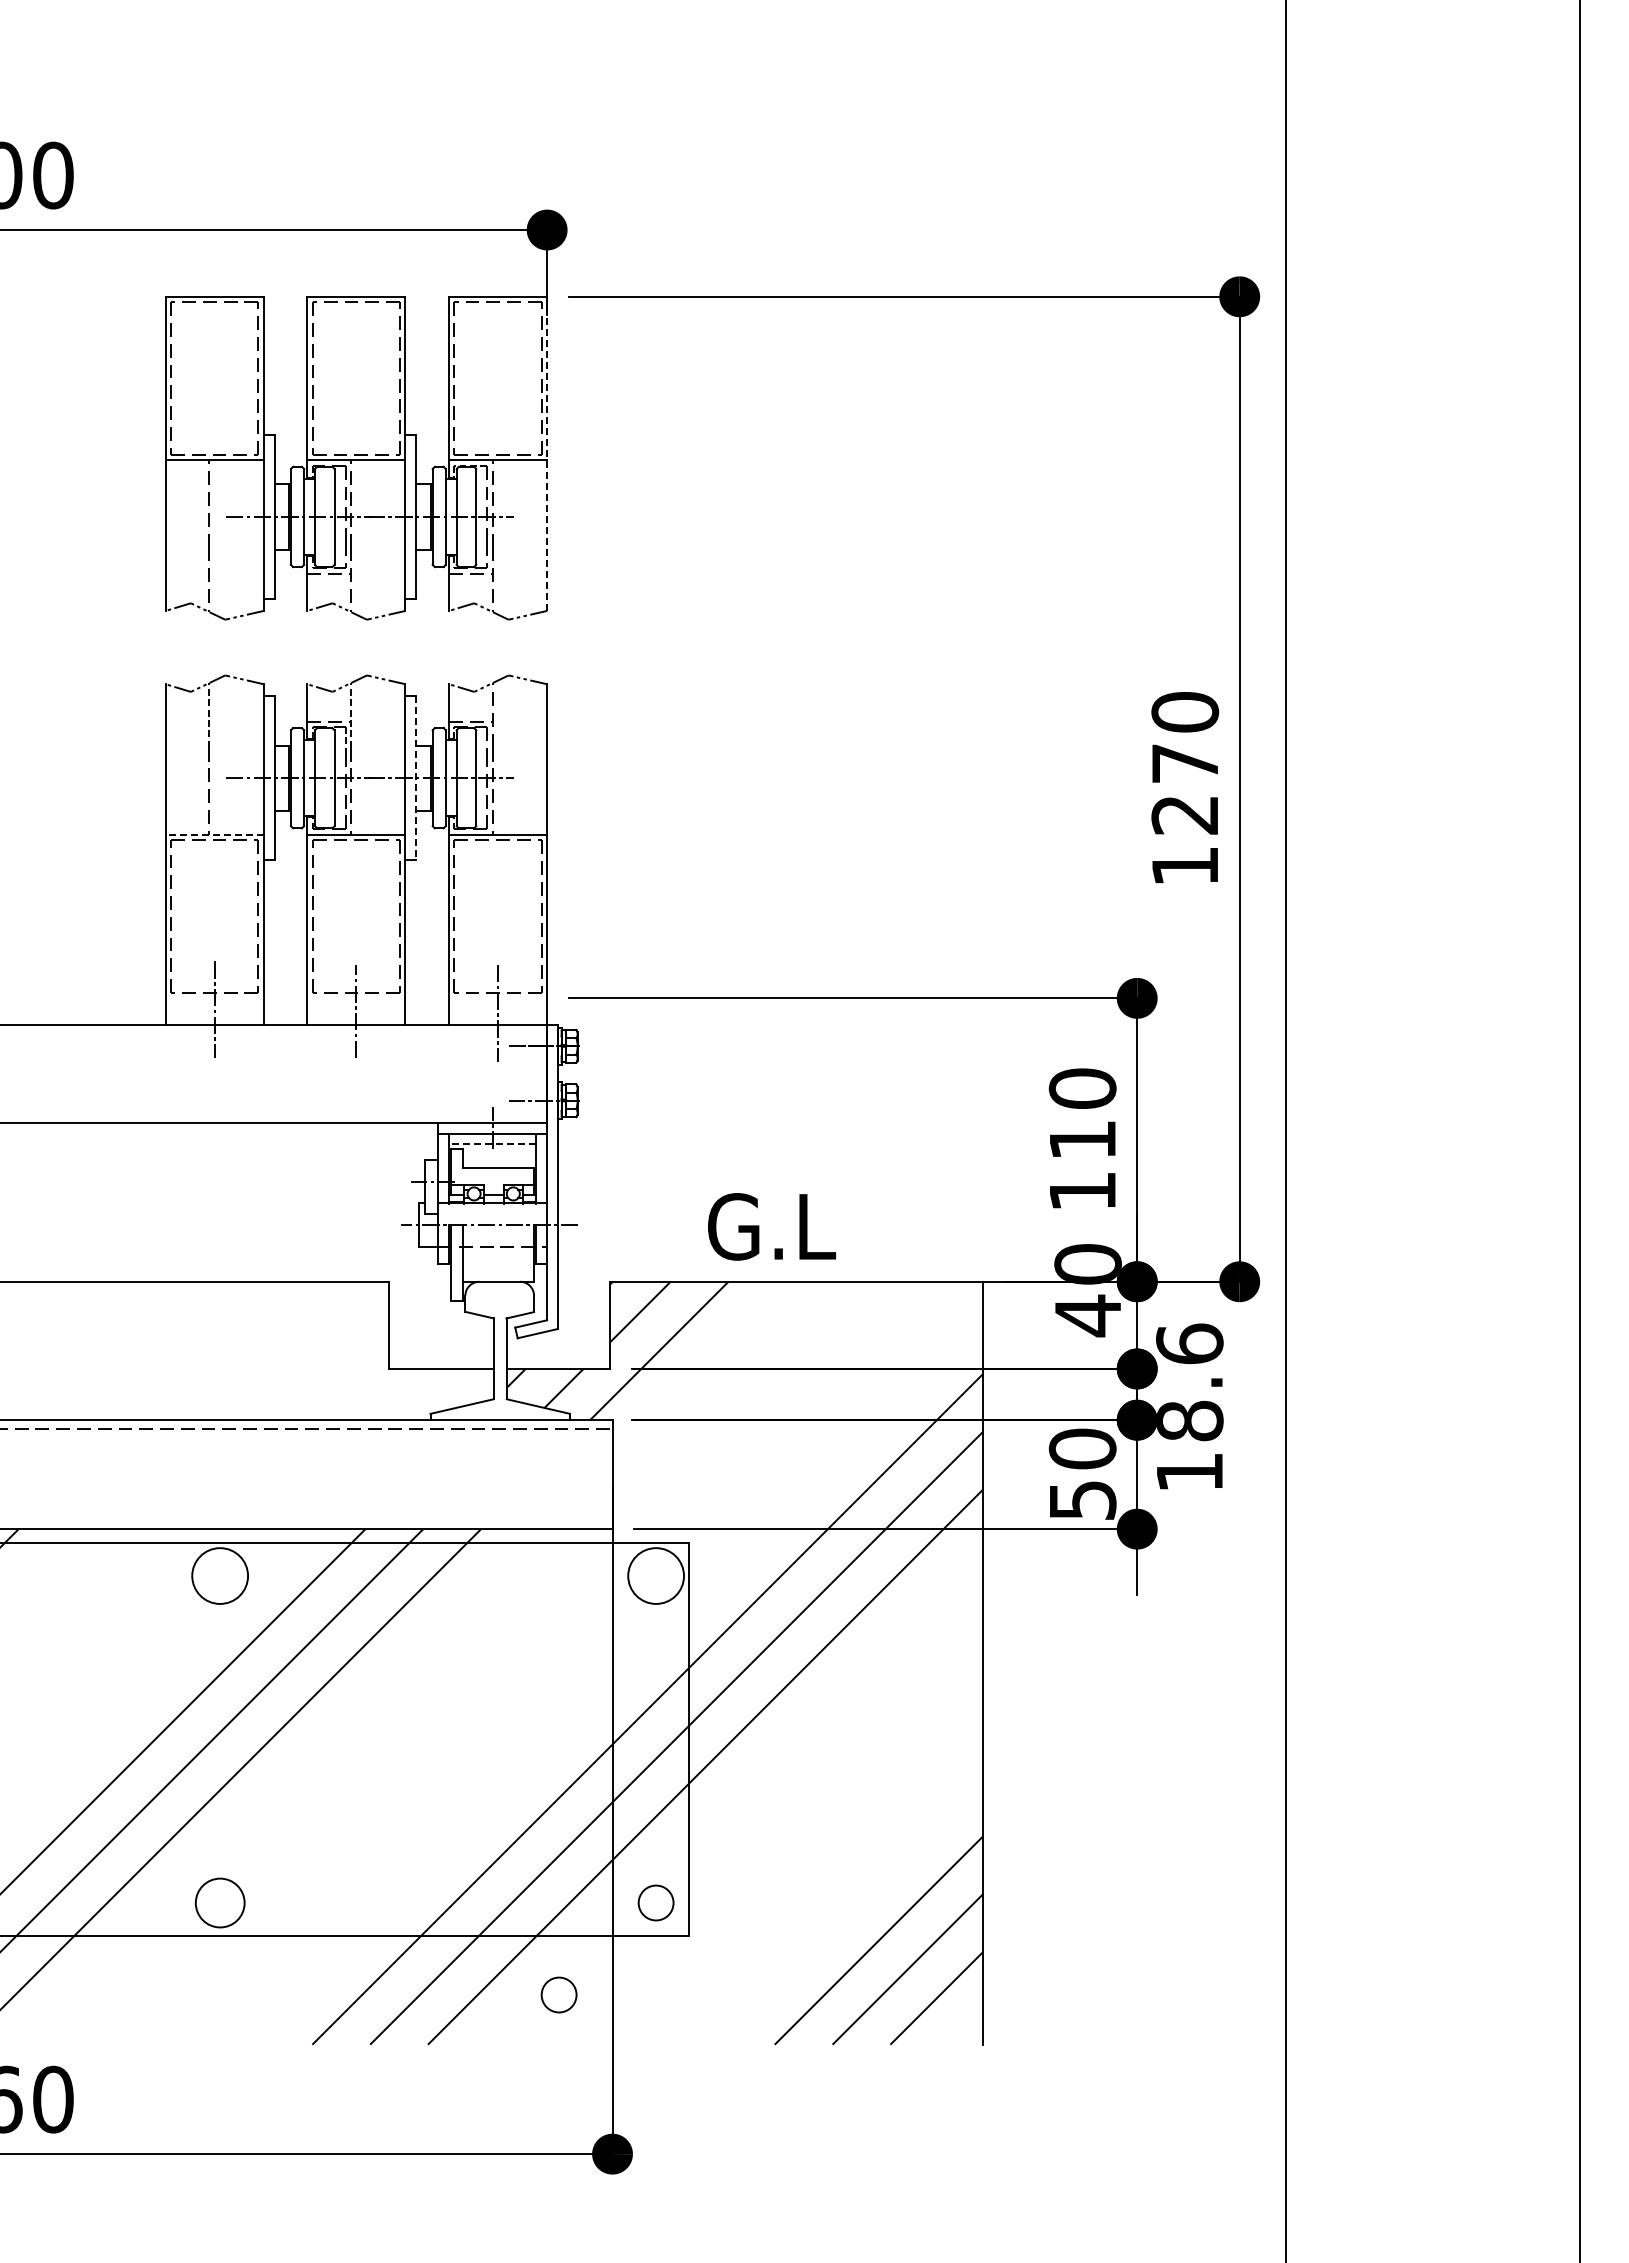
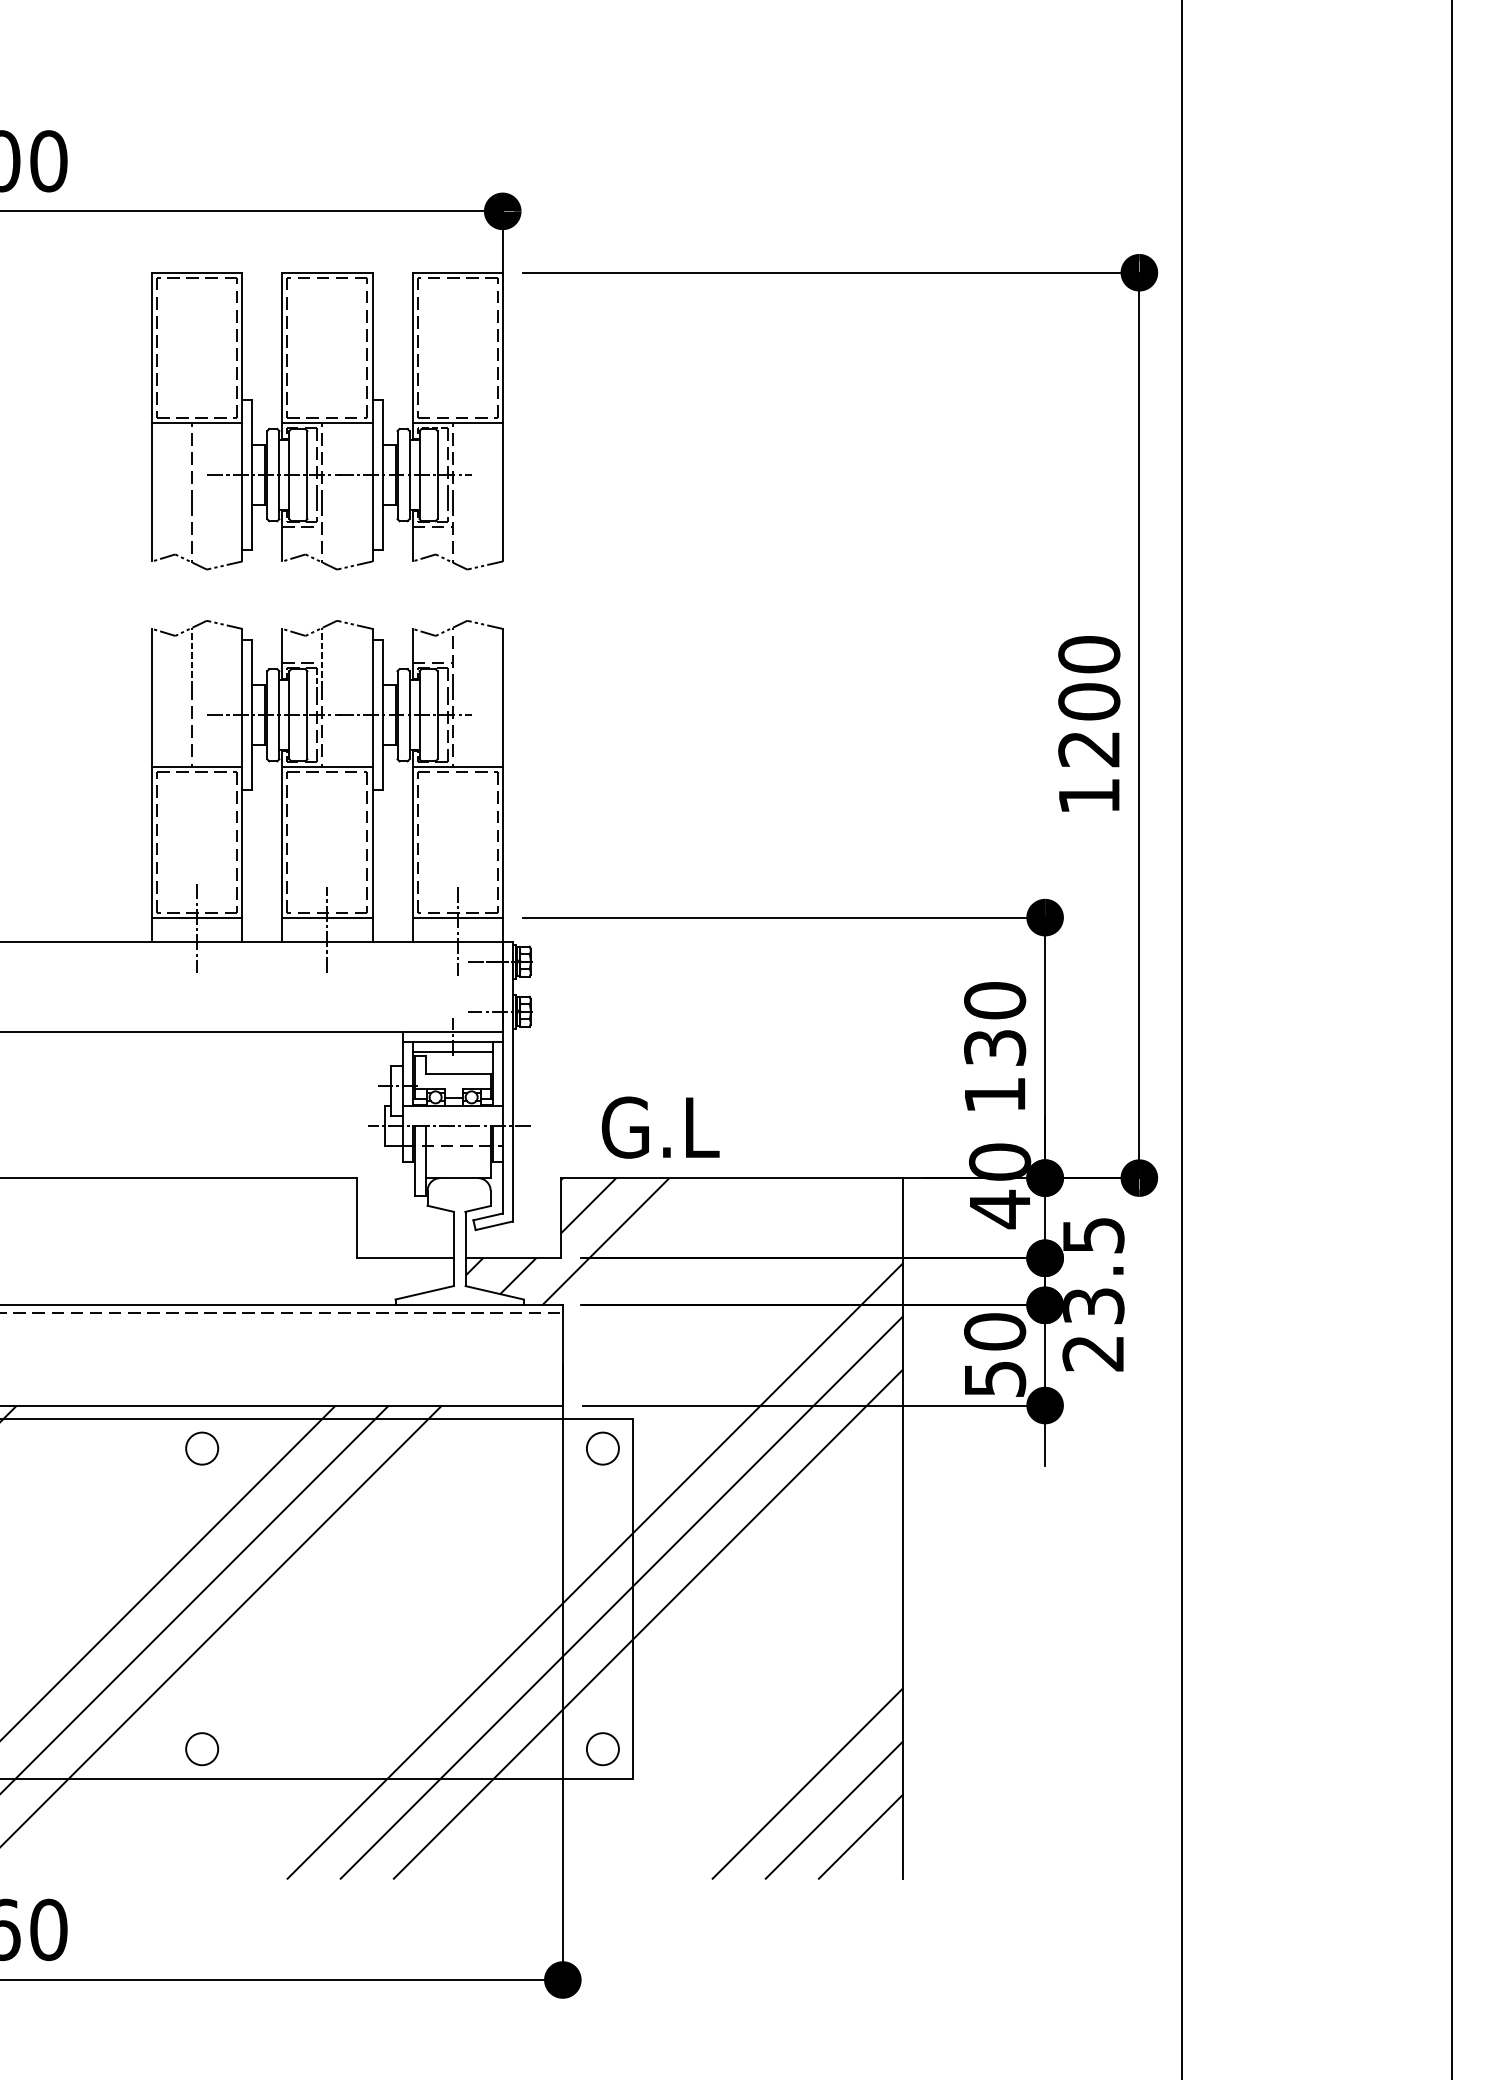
line: (547, 453) -> (503, 416), dashed -> solid
text: (1185, 763) -> (1089, 701), 1270 -> 1200
line: (416, 778) -> (382, 715), dashed -> solid
line: (214, 834) -> (196, 766), dashed -> solid
line: (214, 998) -> (196, 917), added
line: (356, 998) -> (327, 917), added
line: (498, 998) -> (458, 917), added
text: (1082, 1139) -> (994, 1047), 110 -> 130
line: (492, 1144) -> (452, 1051), dashed -> solid
text: (772, 1226) -> (661, 1127), moved
text: (1189, 1407) -> (1093, 1293), 18.6 -> 23.5
circle: (219, 1575) -> (201, 1448), size x0.62
circle: (655, 1575) -> (602, 1448), size x0.62
circle: (219, 1902) -> (201, 1748), size x0.71
circle: (558, 1994) -> (513, 1833), removed

